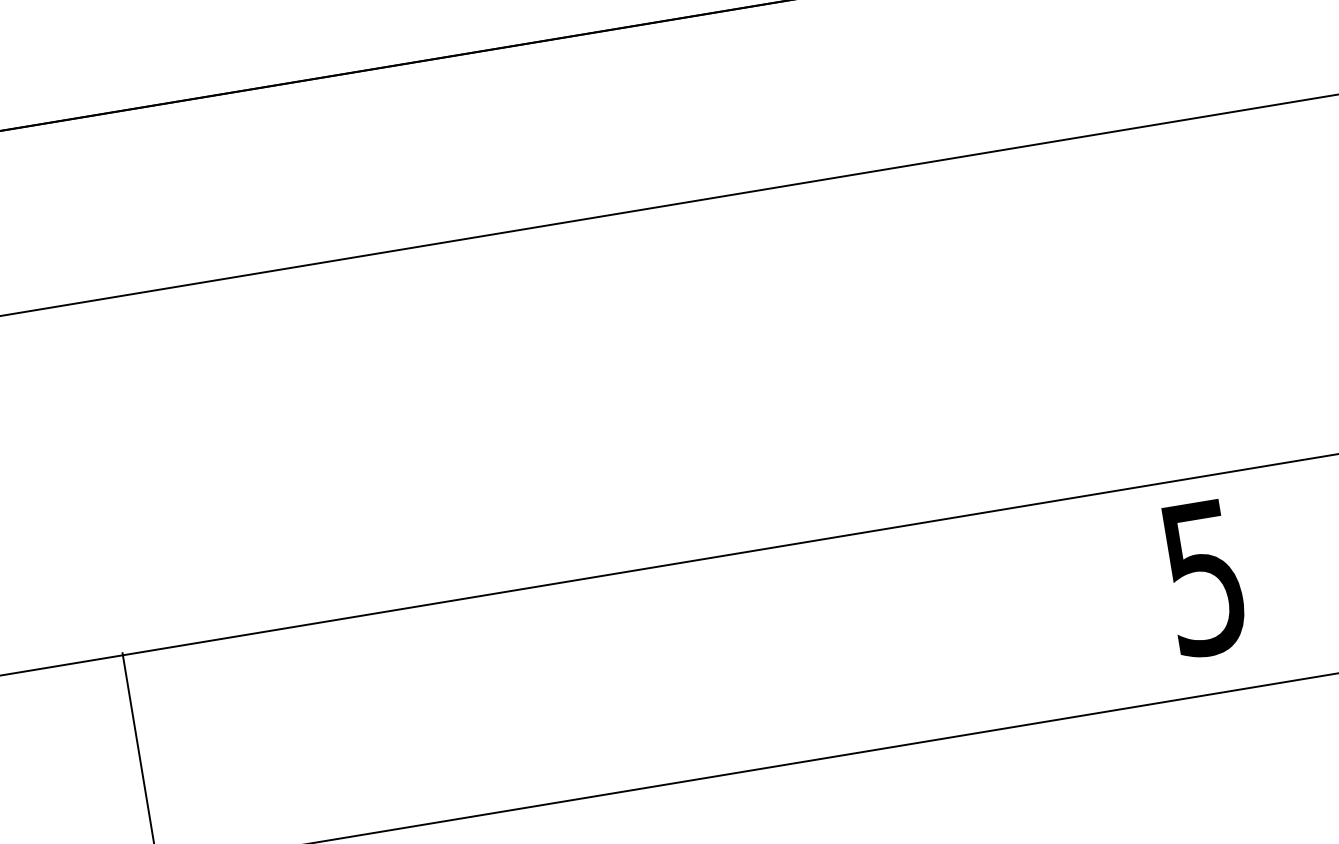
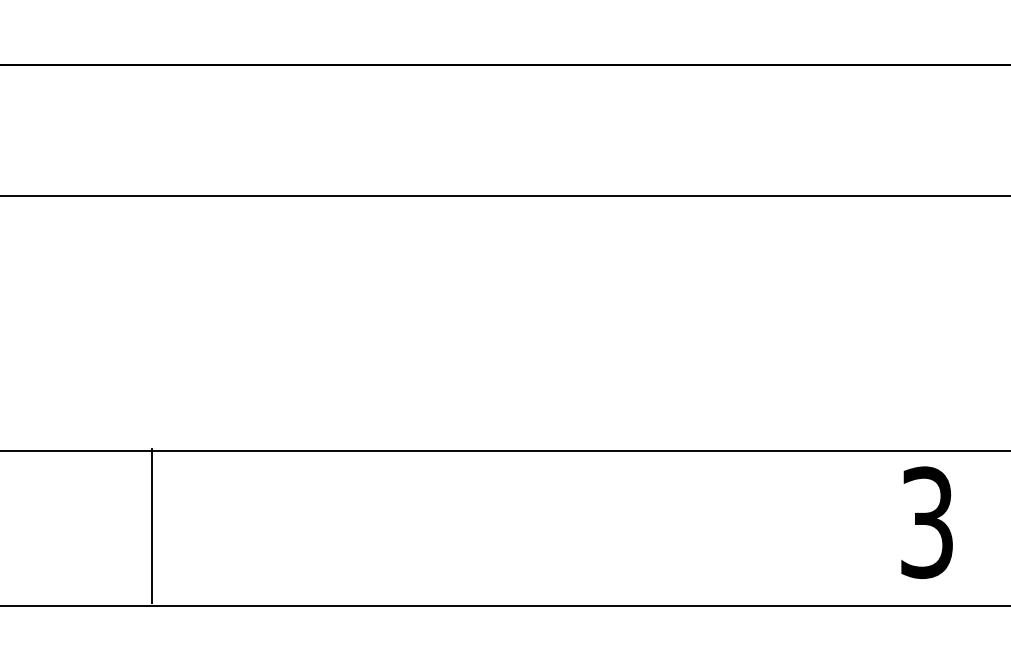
text: (1203, 577) -> (926, 522), 5 -> 3

